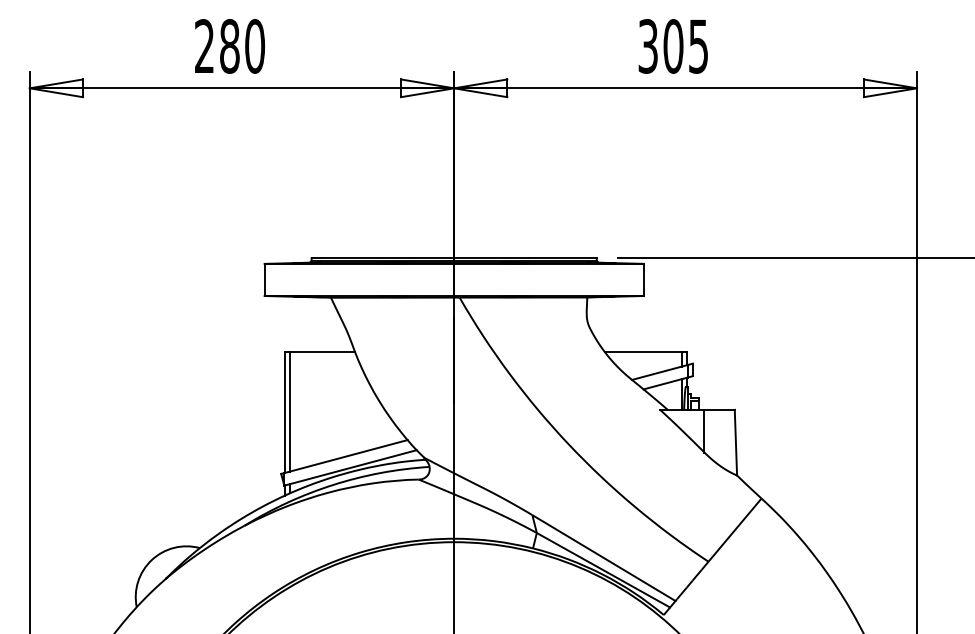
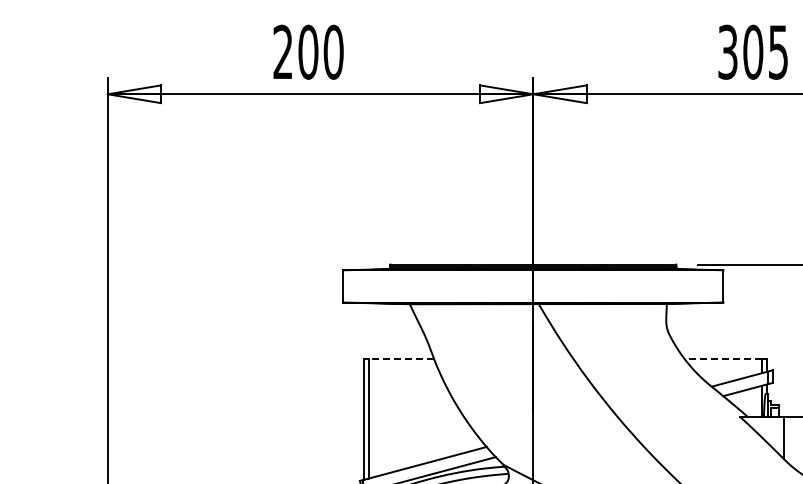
text: (229, 46) -> (308, 52), 280 -> 200
line: (322, 352) -> (401, 359), solid -> dashed
line: (643, 352) -> (723, 359), solid -> dashed

